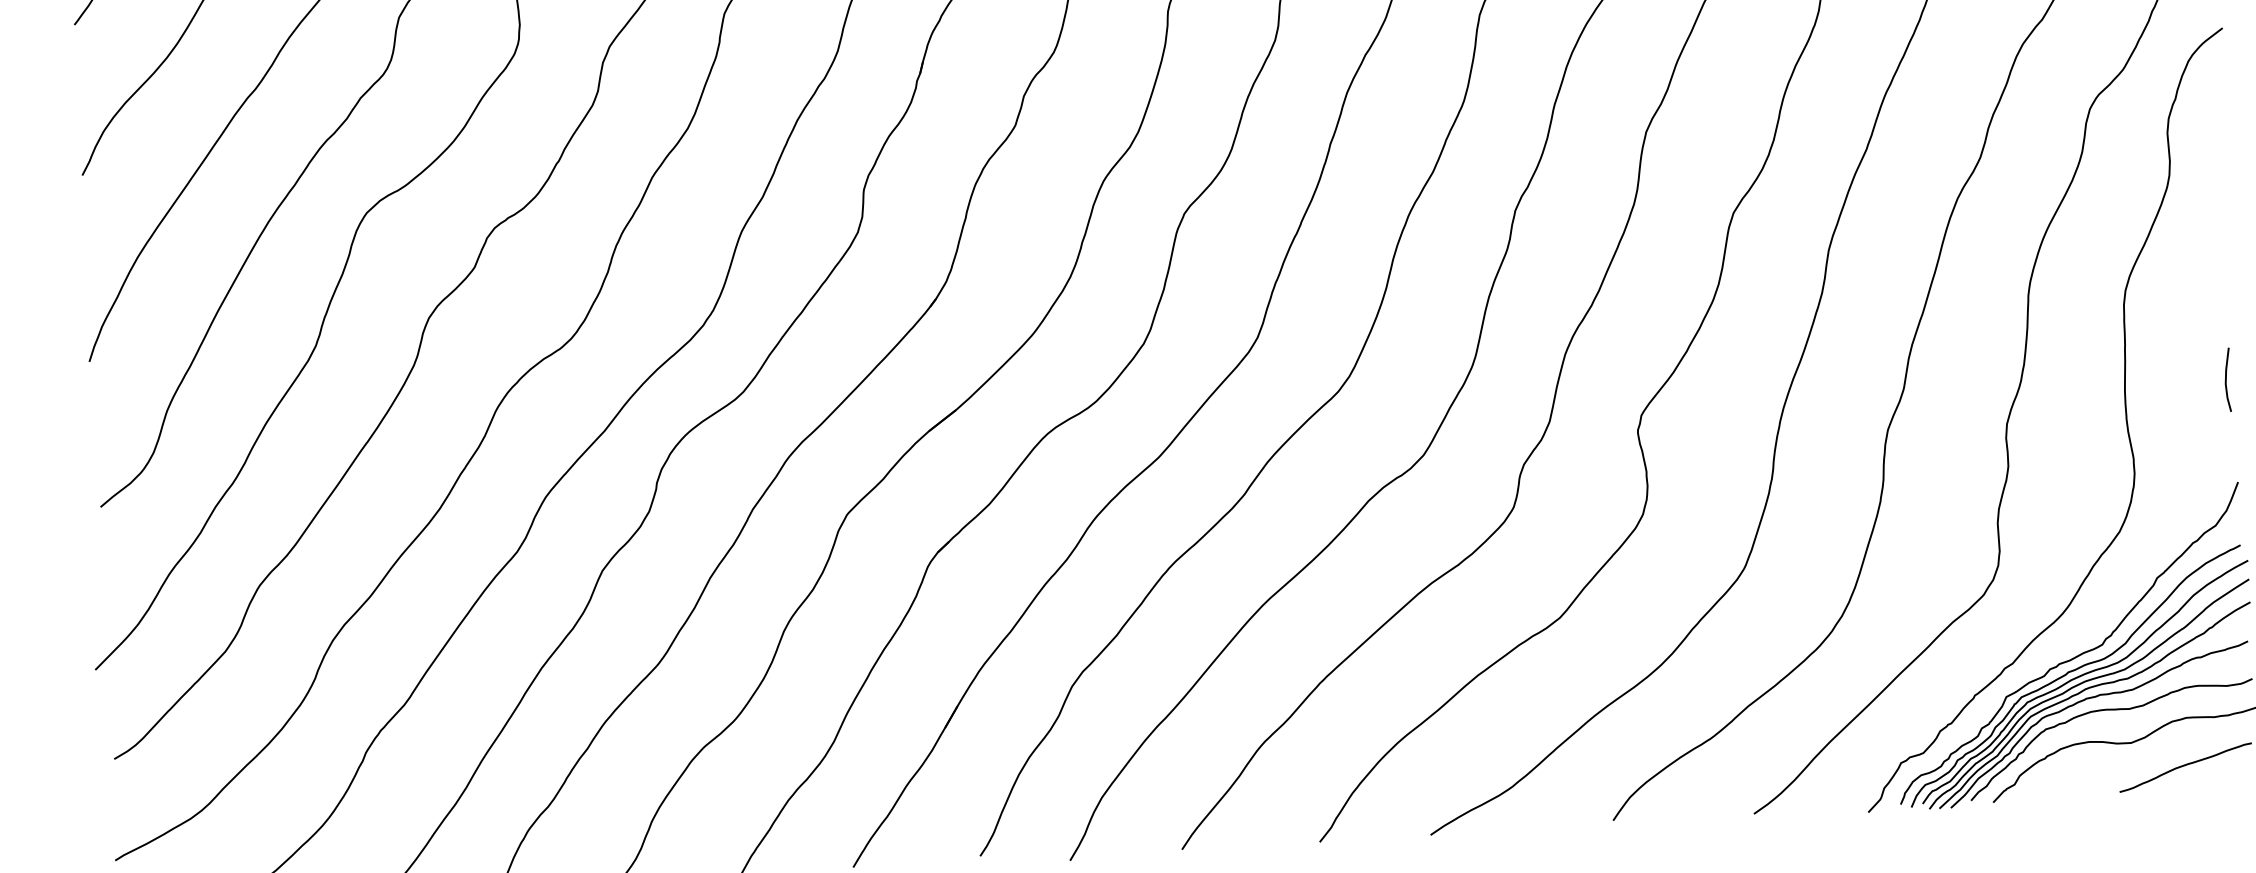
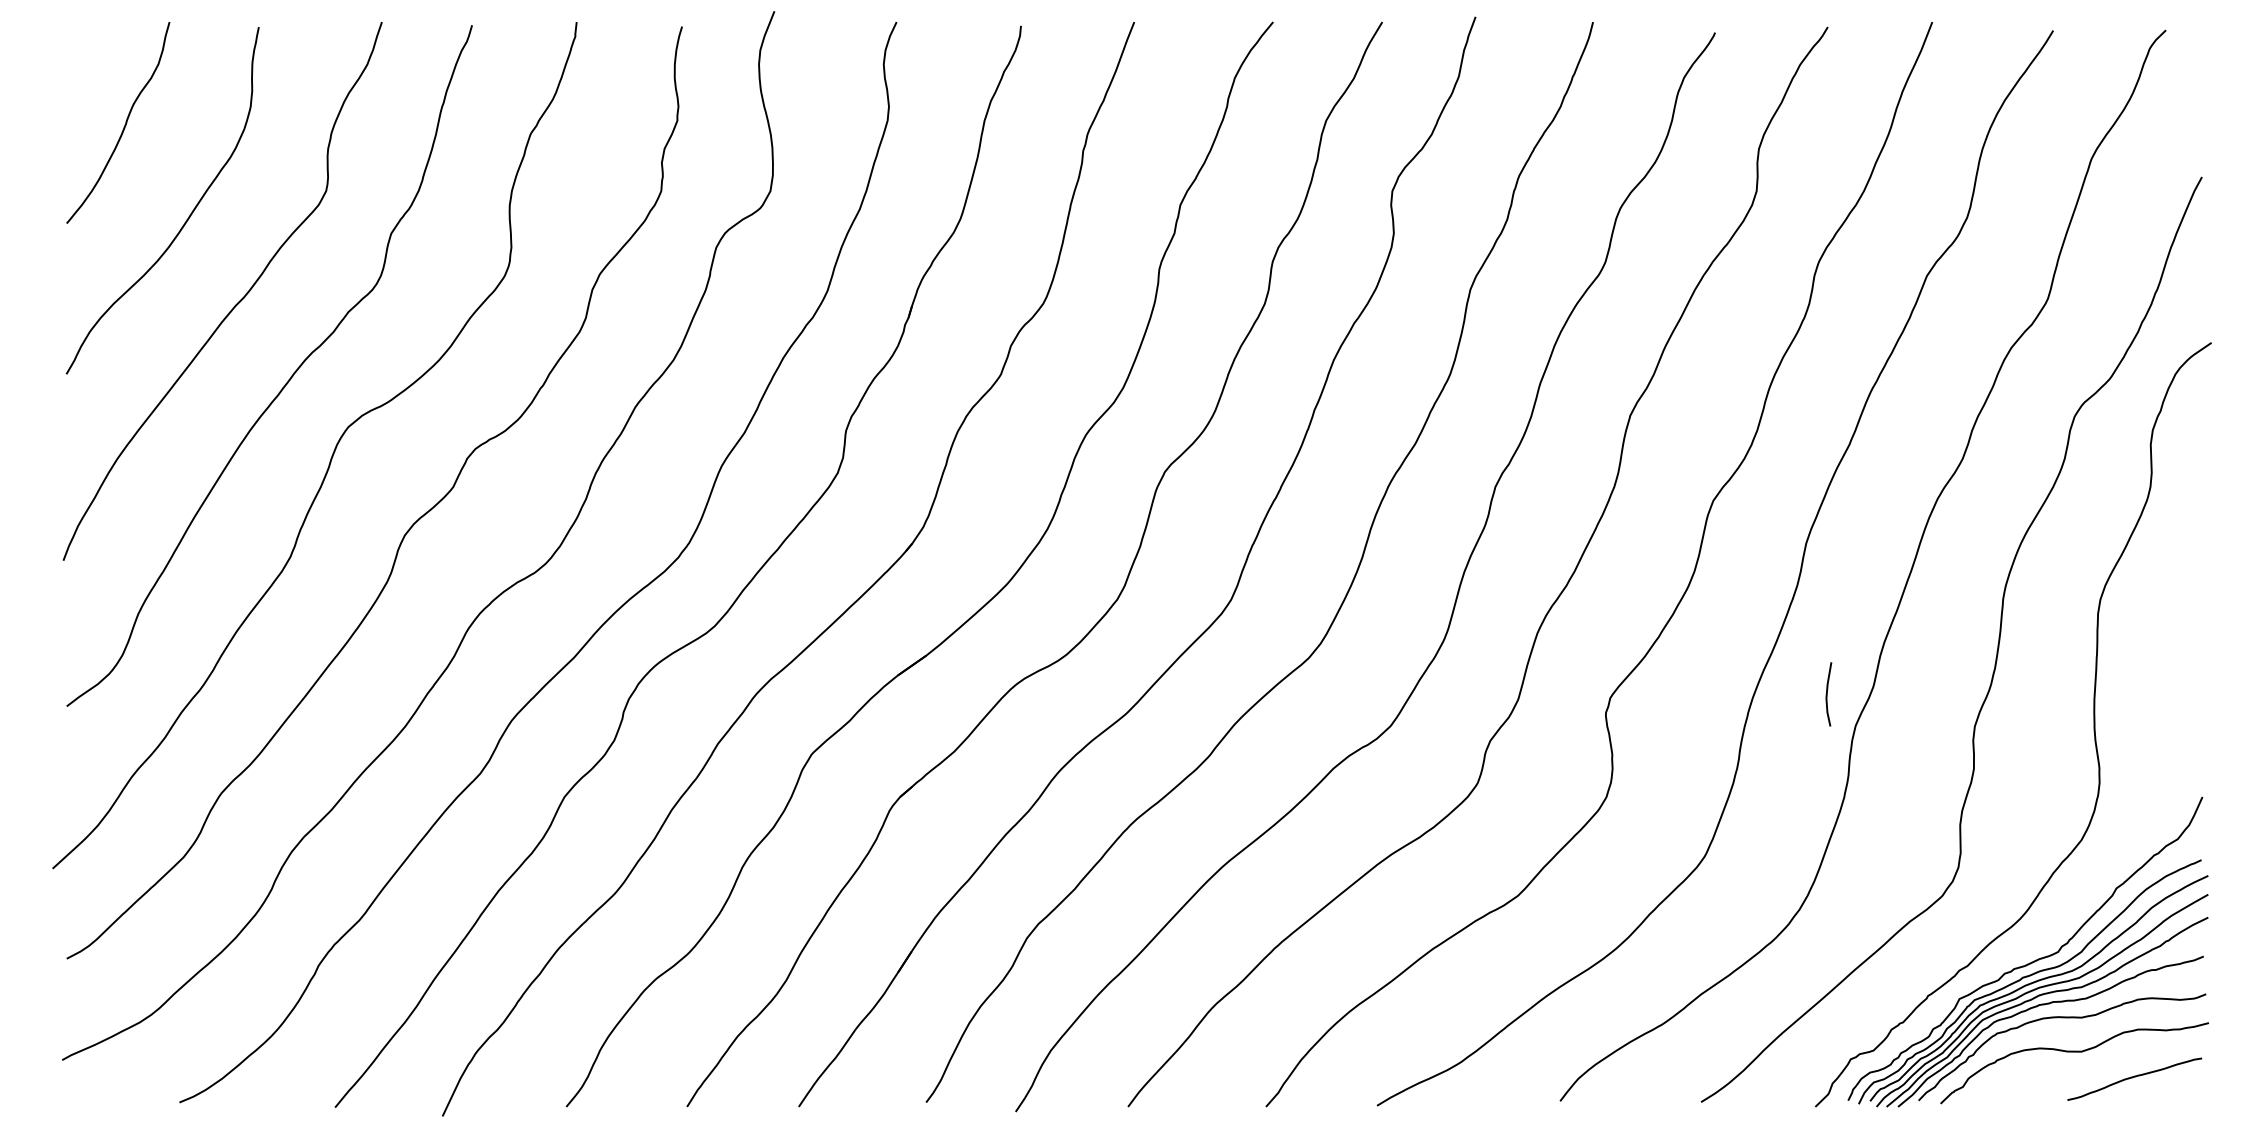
line: (2226, 380) -> (1827, 694), moved

